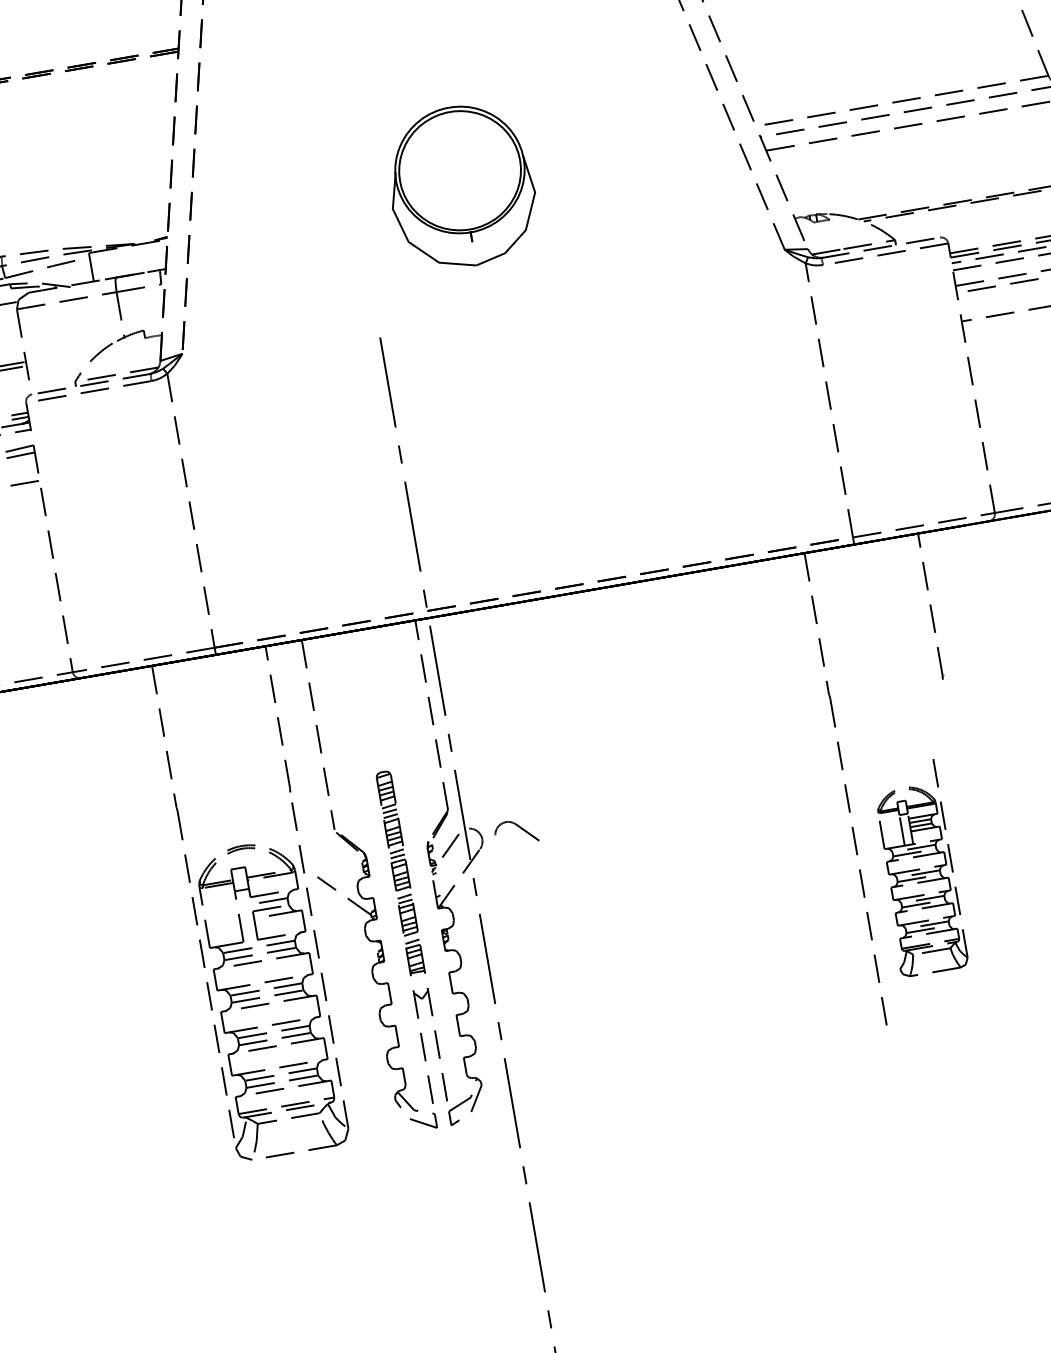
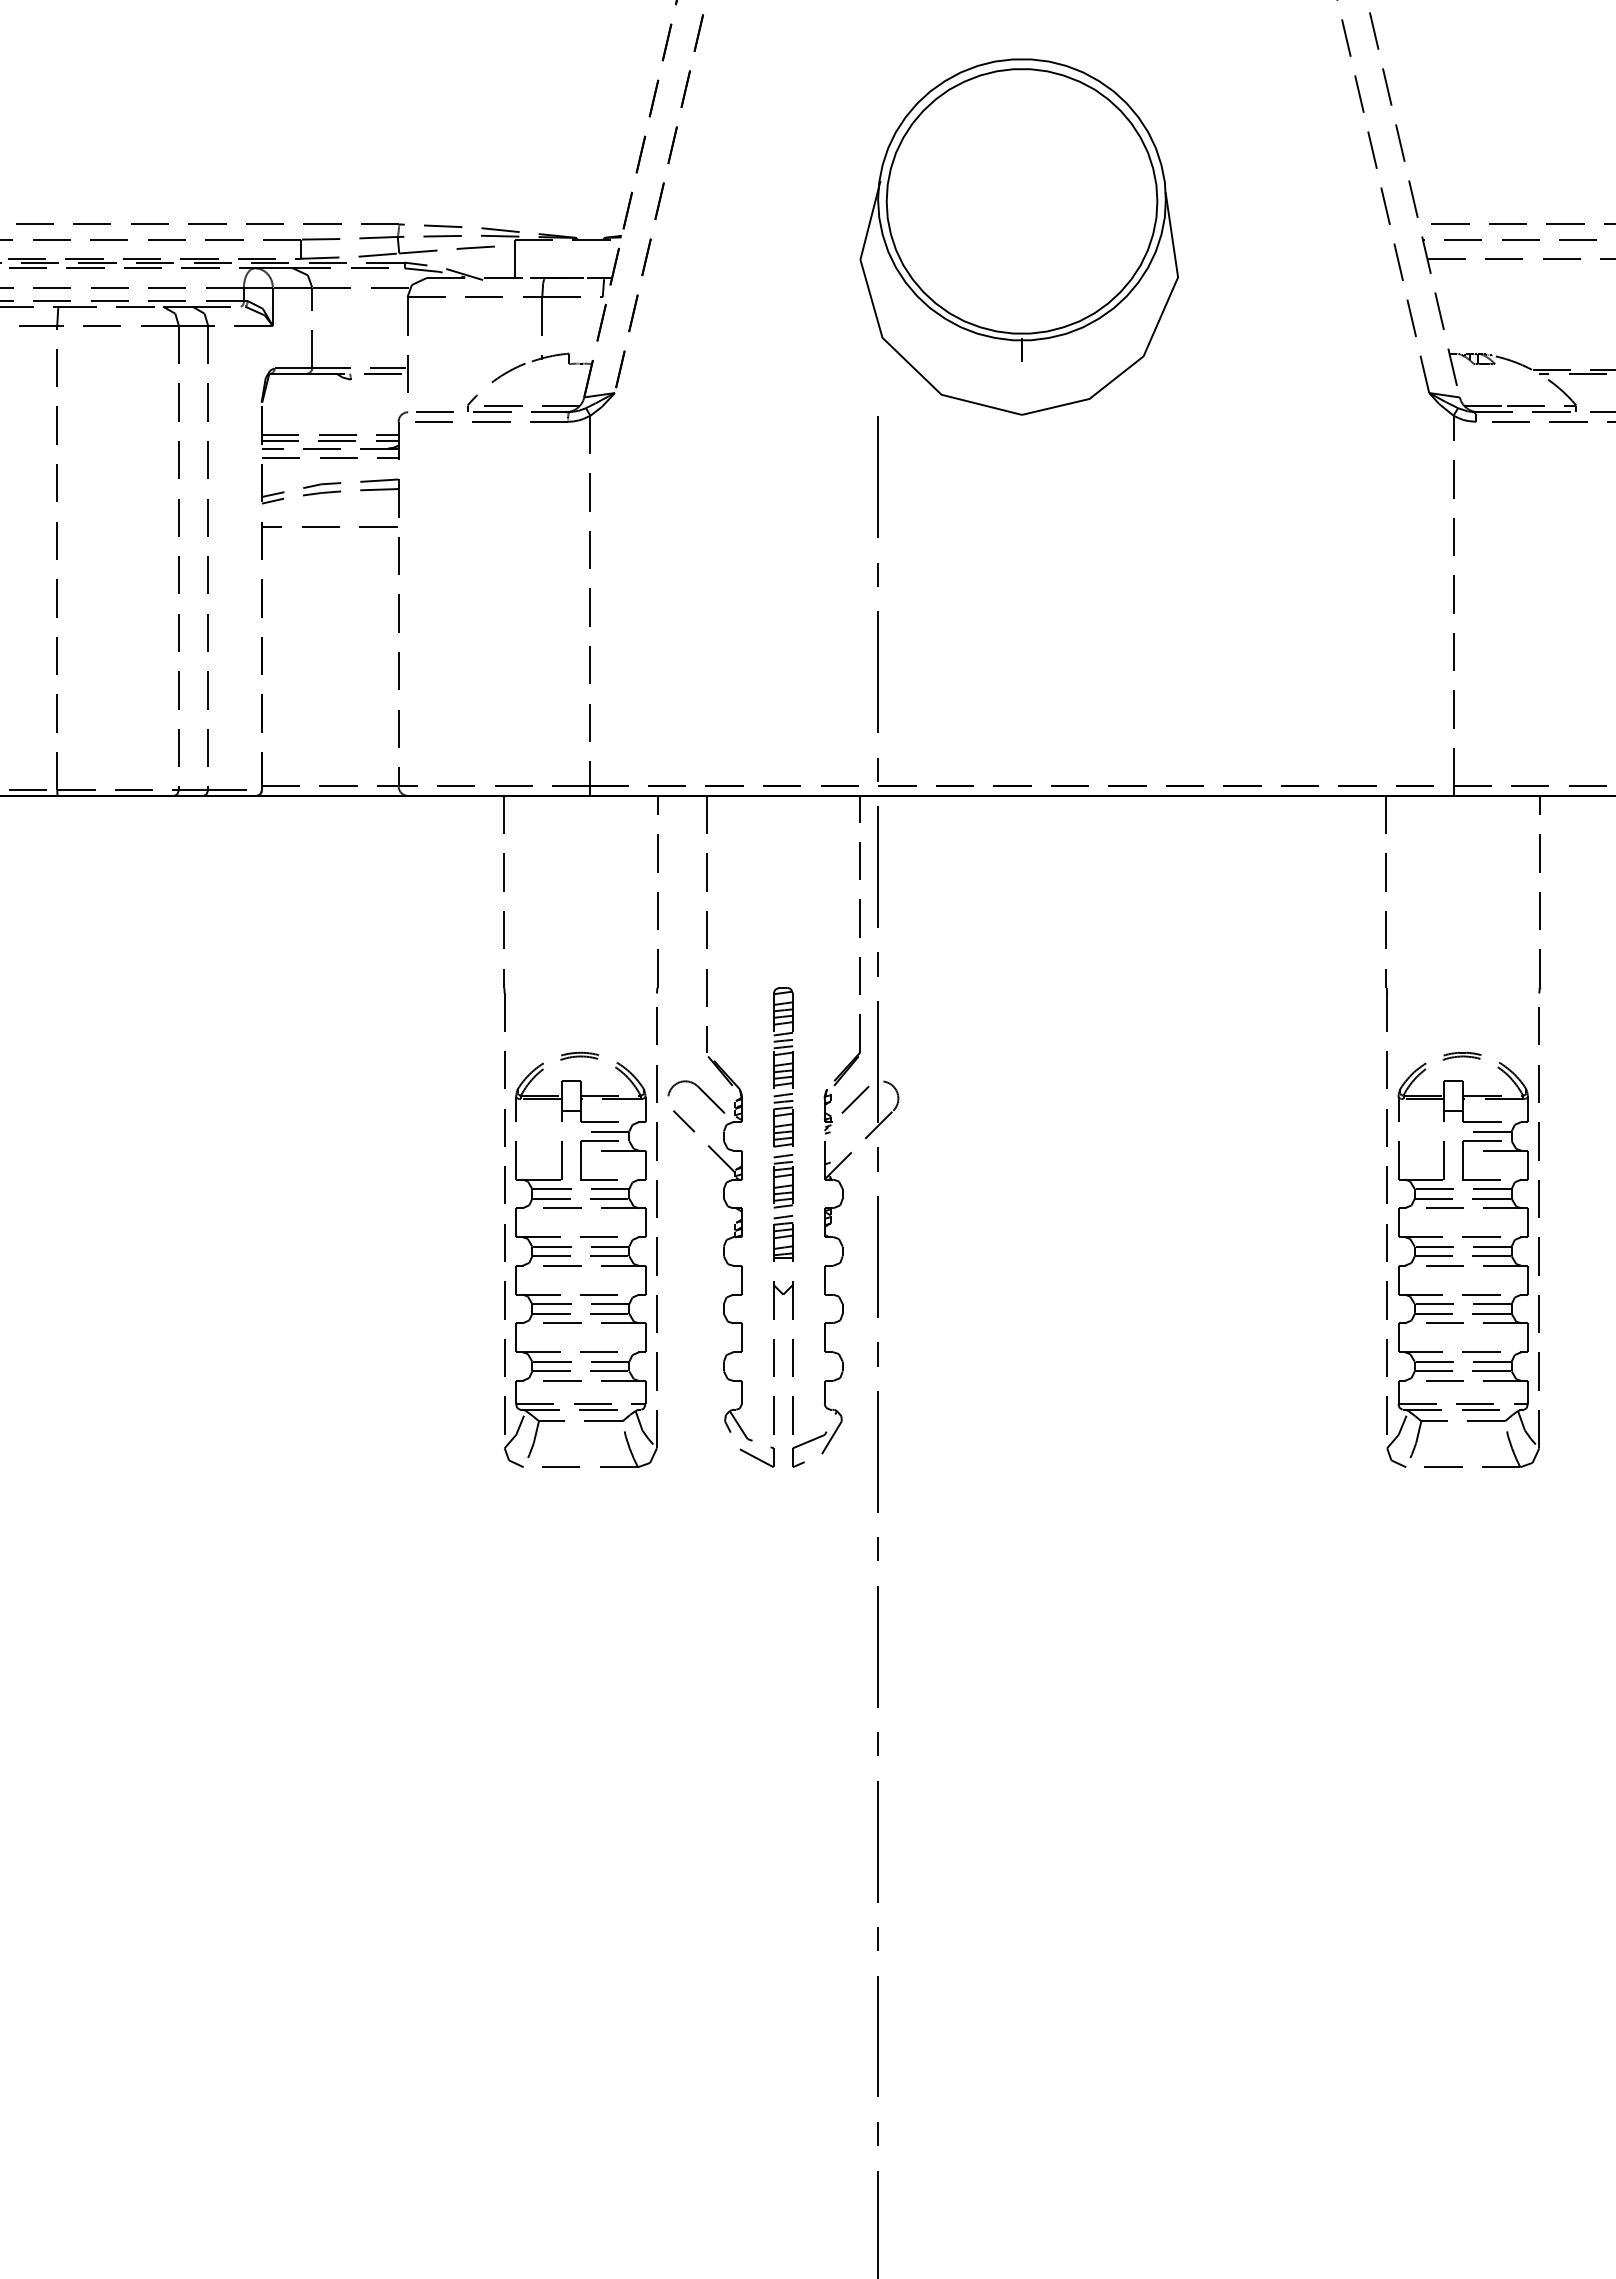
part: (461, 186) -> (1018, 236), size x1.67
part: (519, 827) -> (701, 1091), moved
part: (917, 870) -> (1462, 1237), size x1.67

